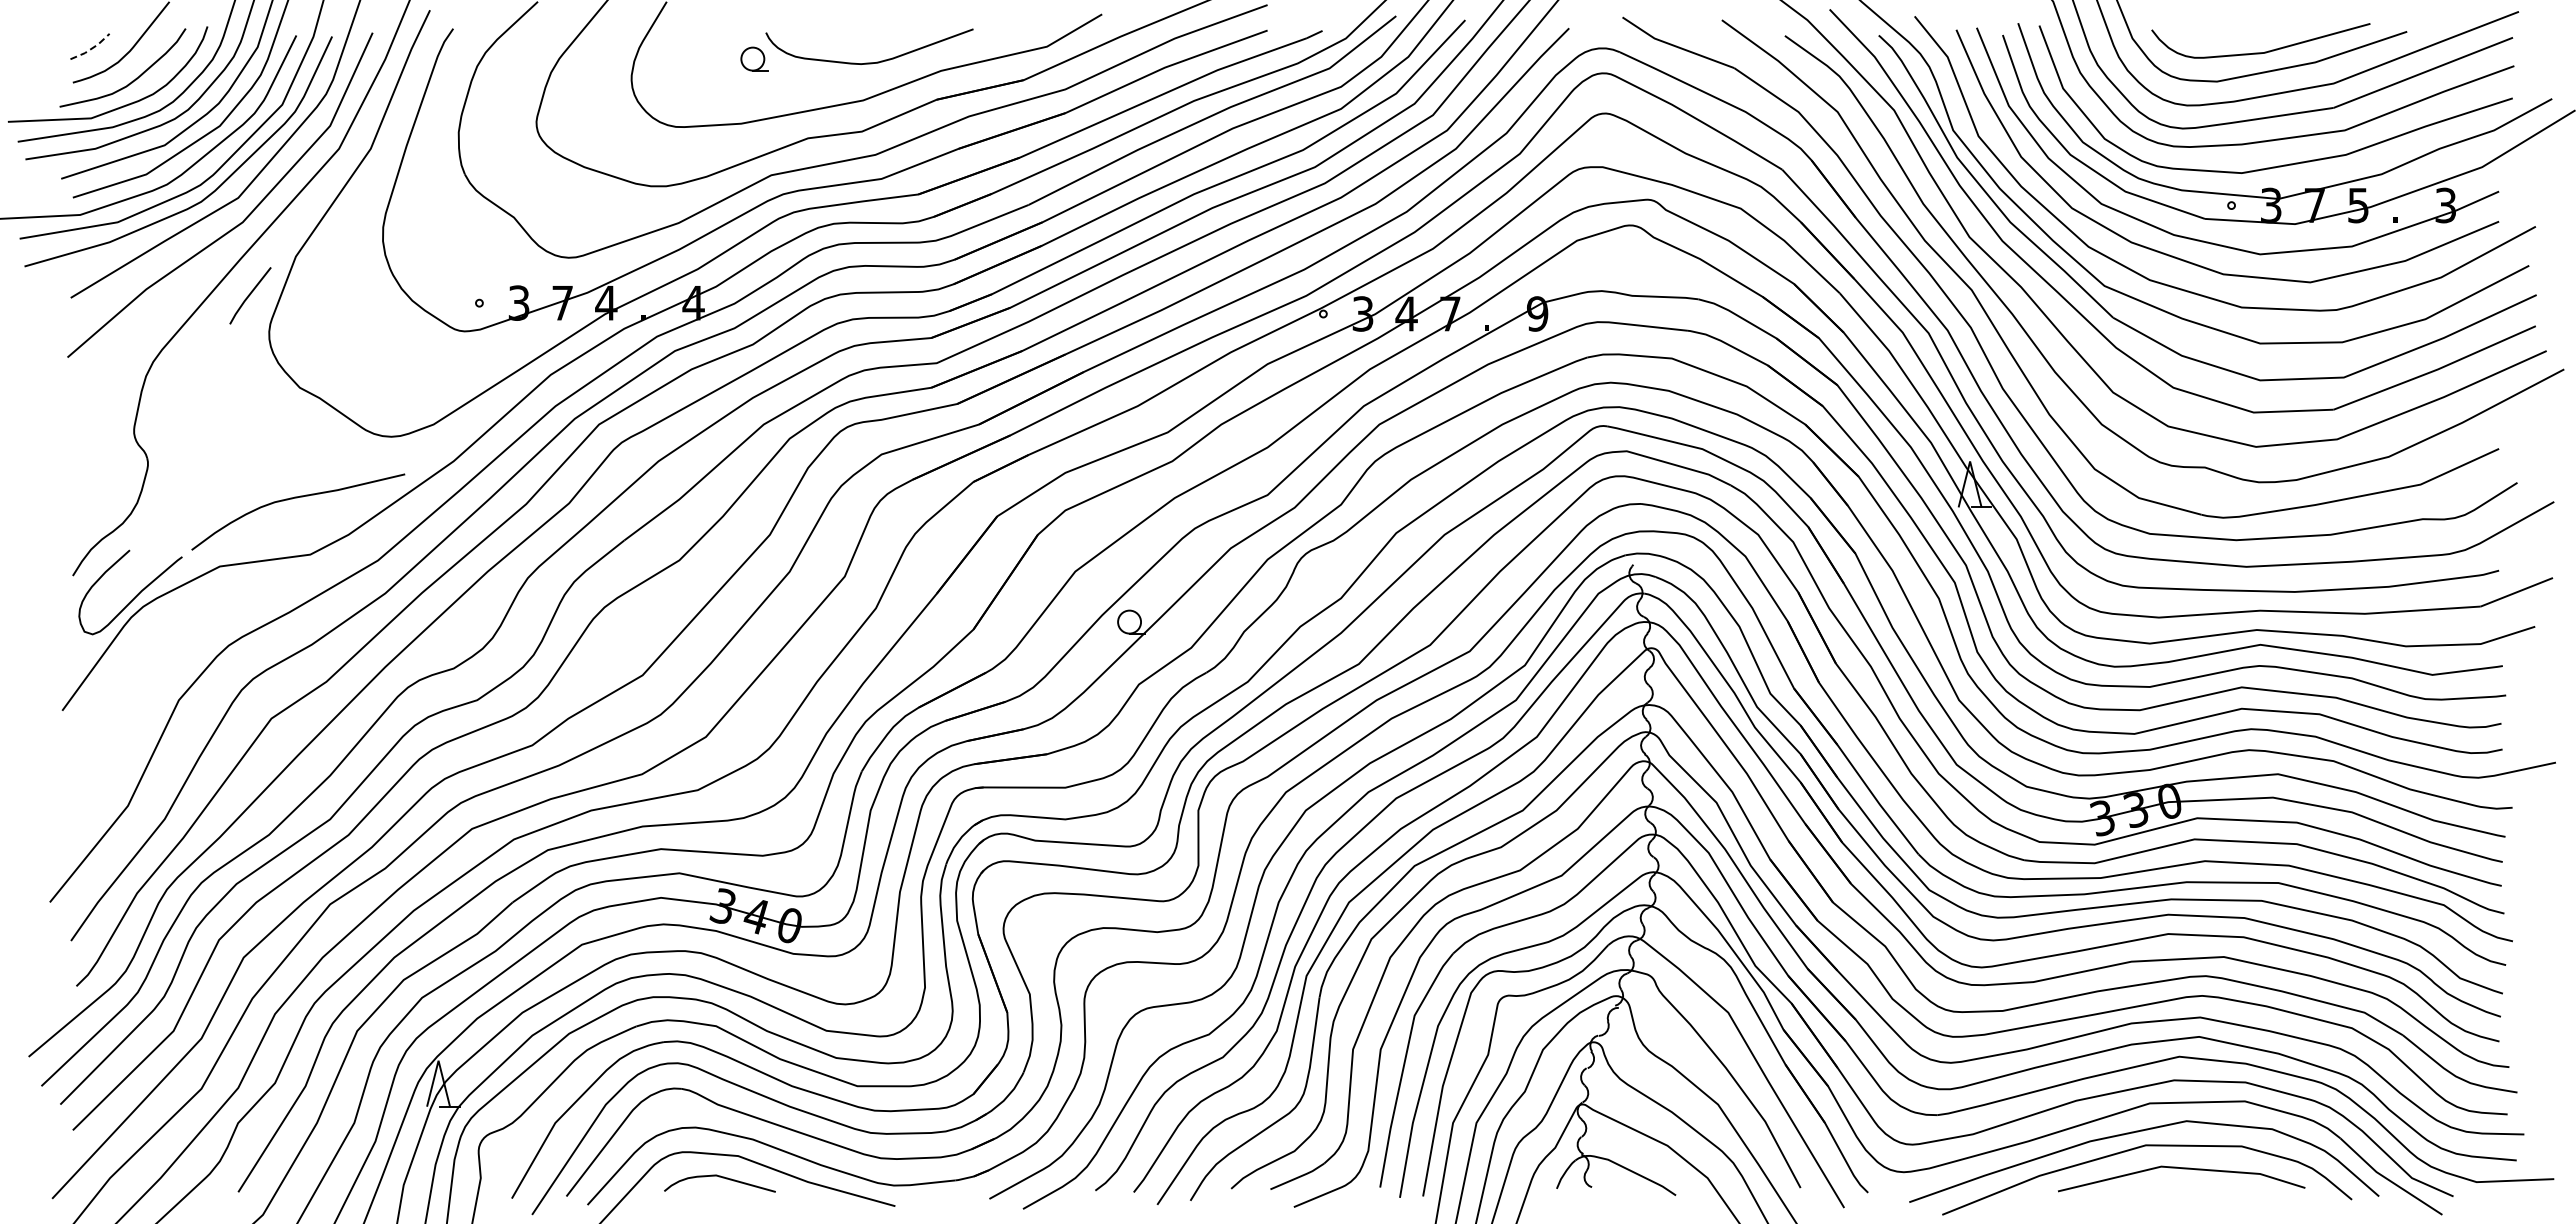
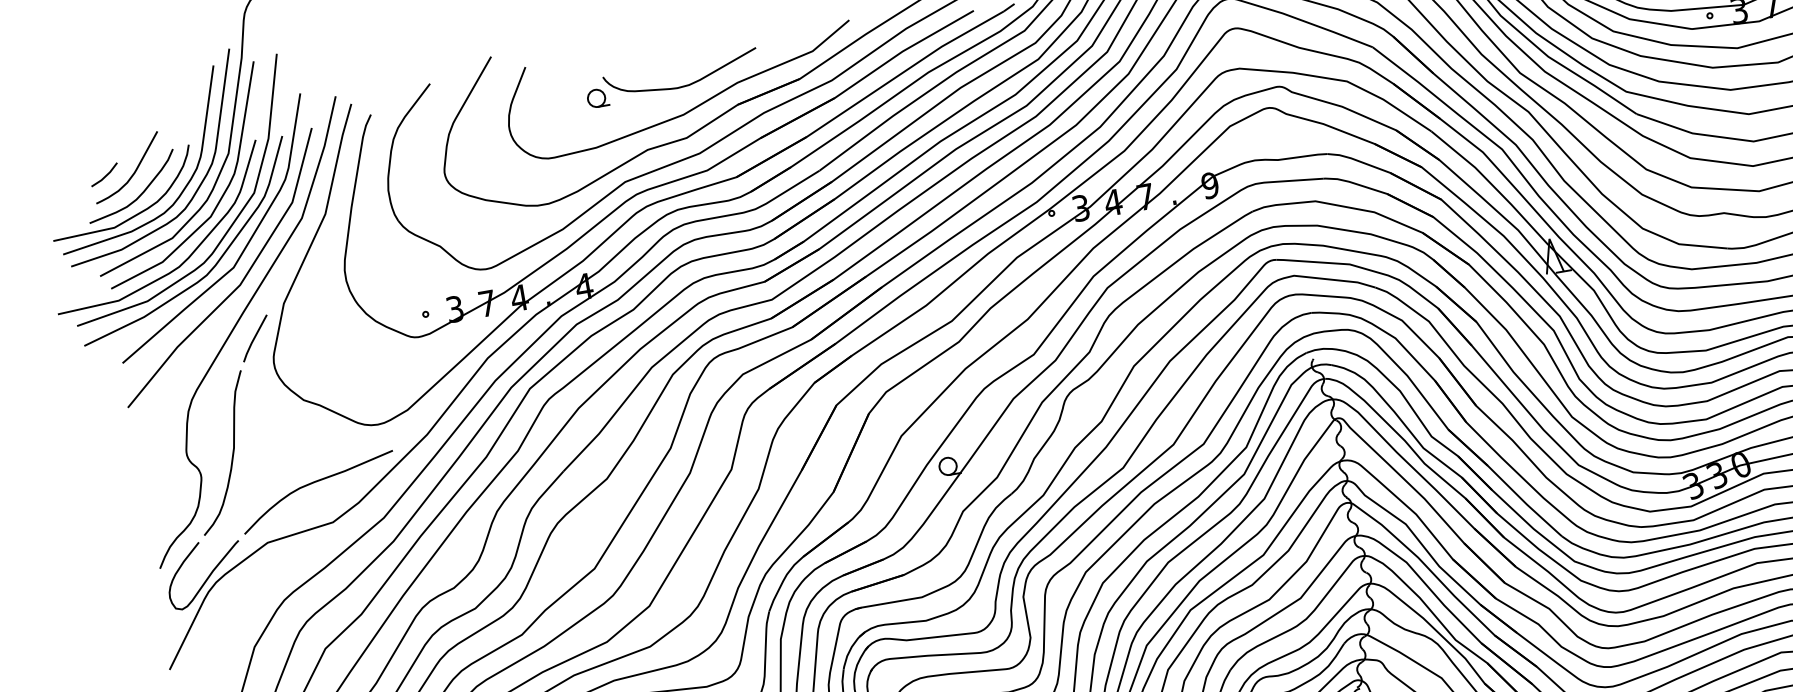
line: (91, 48) -> (105, 175), dashed -> solid
curve: (193, 443) -> (232, 455), added

